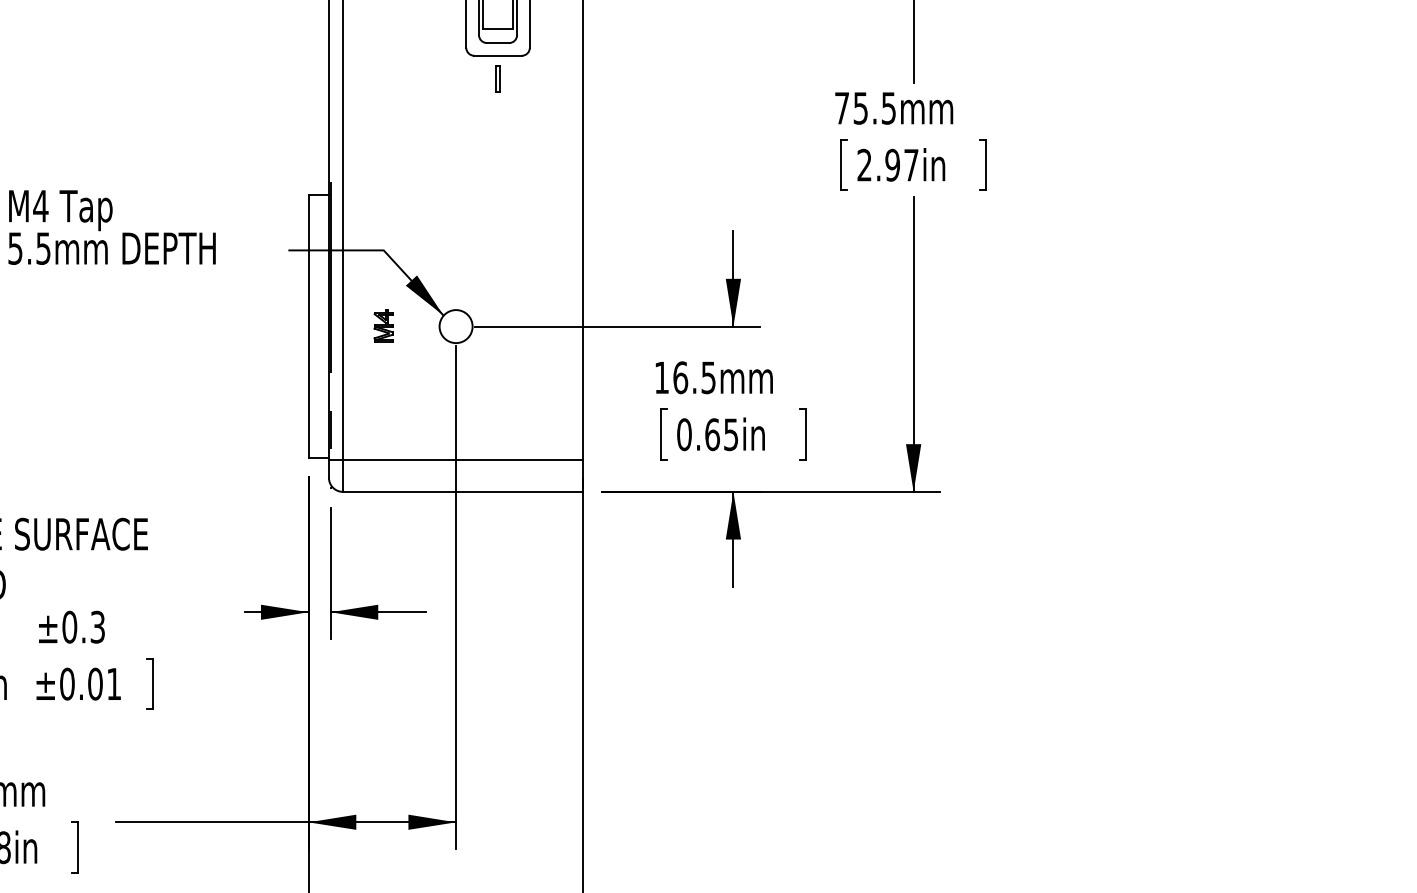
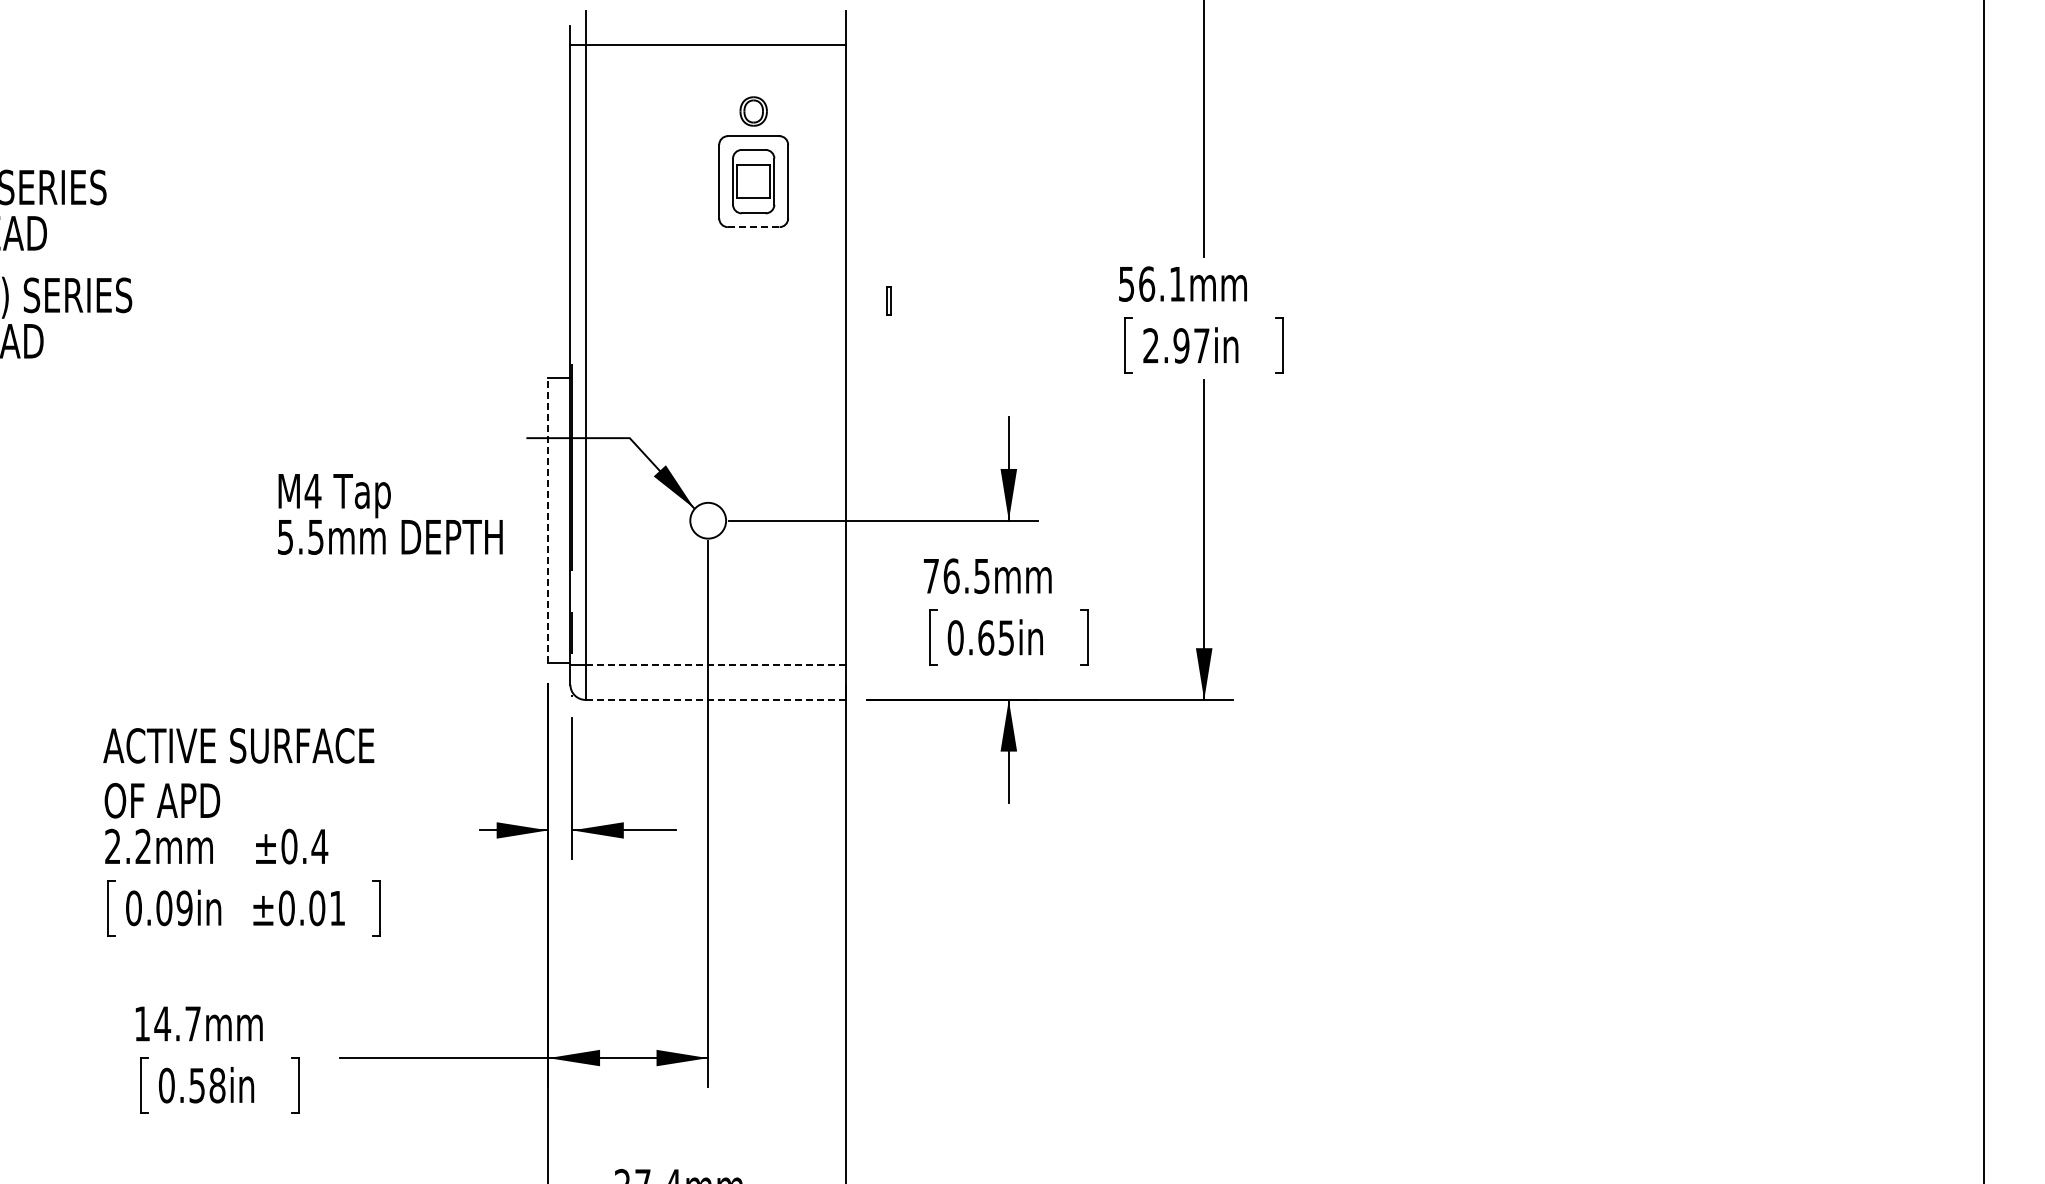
line: (497, 56) -> (753, 227), solid -> dashed
part: (497, 78) -> (888, 300), moved
text: (865, 107) -> (1151, 283), 75.5mm -> 56.1mm
text: (112, 227) -> (390, 514), moved
line: (308, 326) -> (548, 520), solid -> dashed
part: (383, 326) -> (629, 520), removed
text: (661, 378) -> (930, 576), 16.5mm -> 76.5mm
line: (463, 460) -> (716, 665), solid -> dashed
line: (462, 491) -> (715, 699), solid -> dashed
text: (97, 627) -> (319, 846), ±0.3 -> ±0.4

